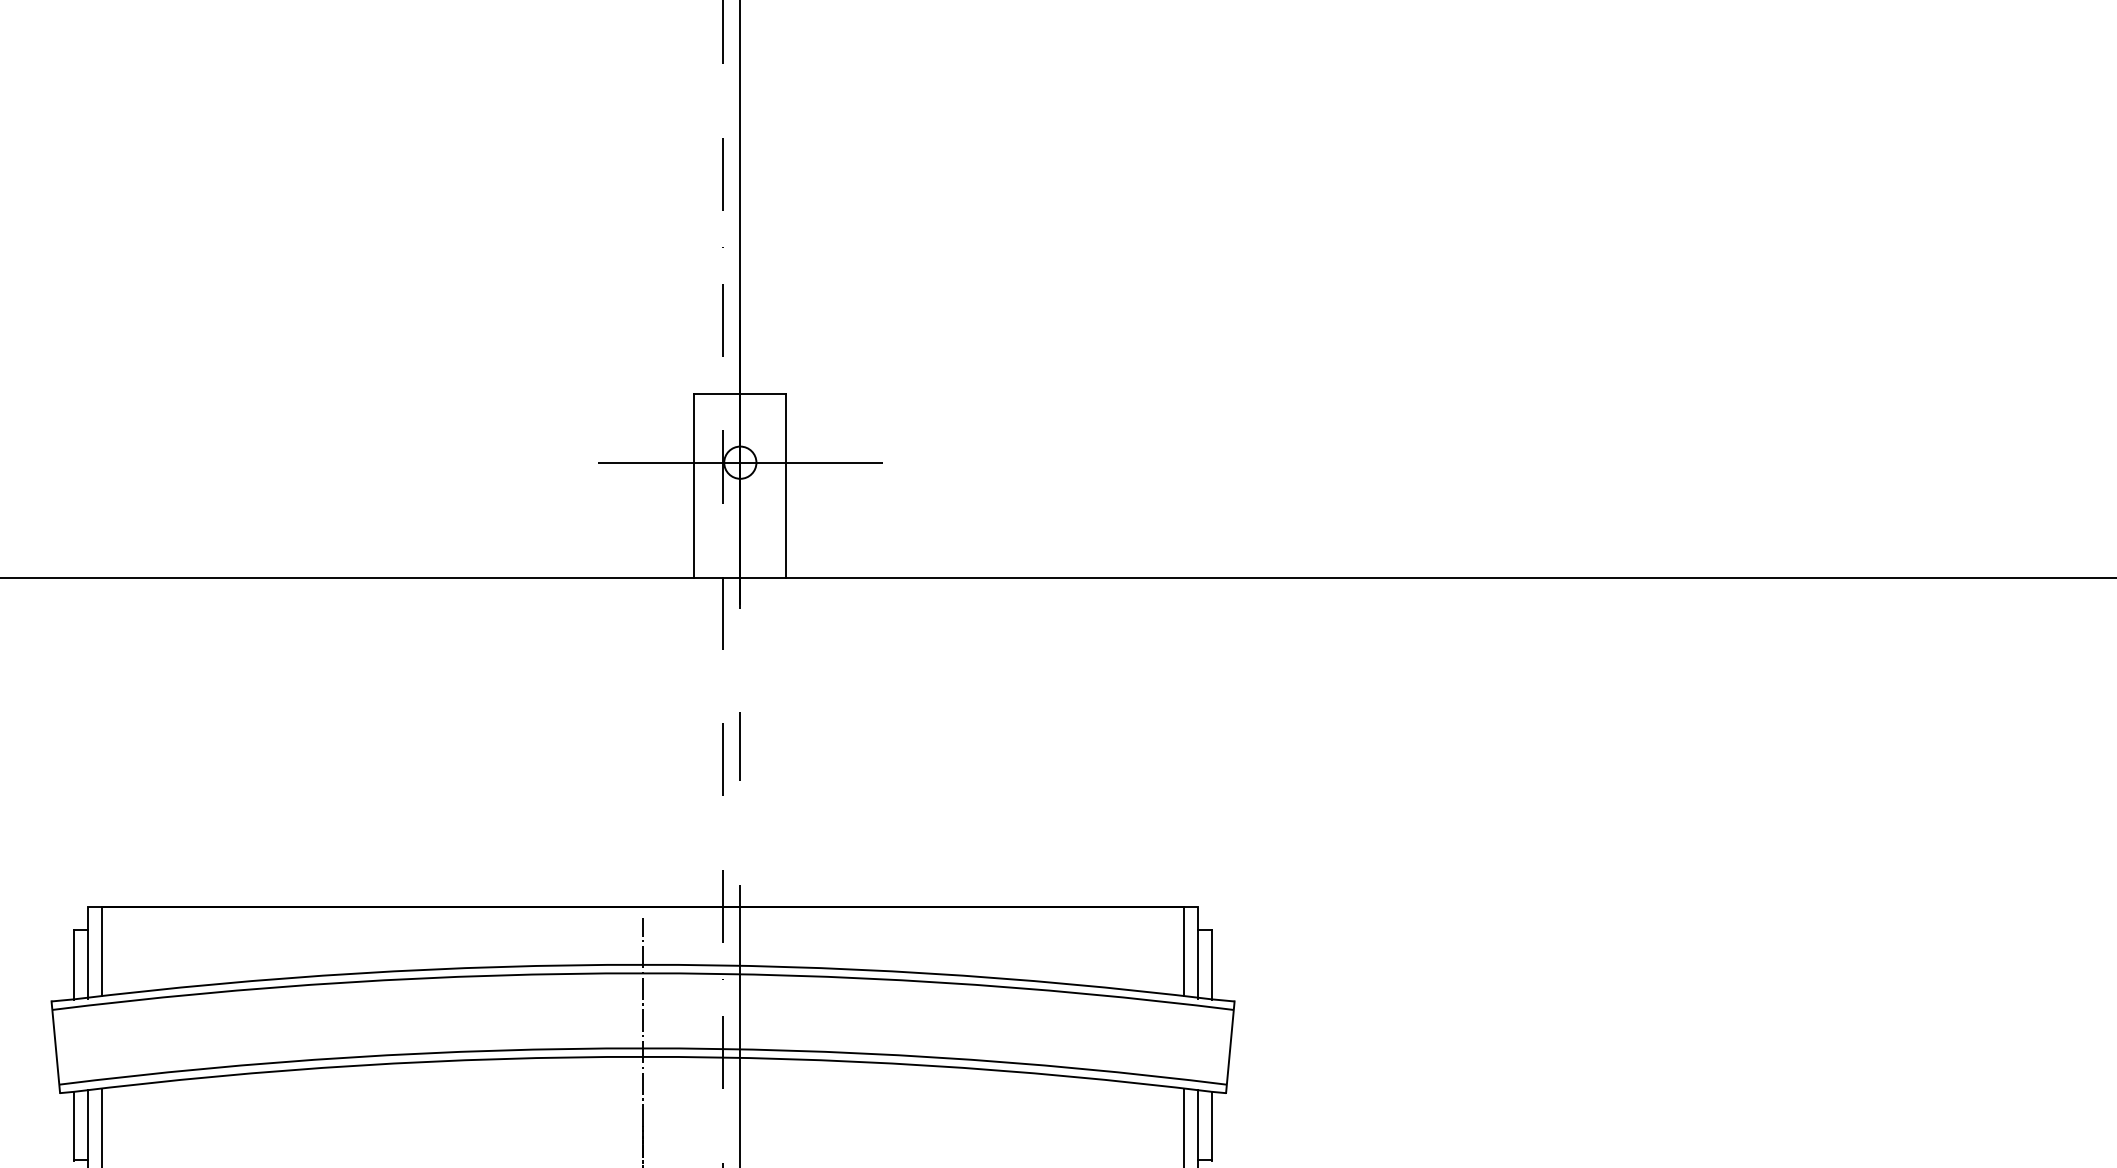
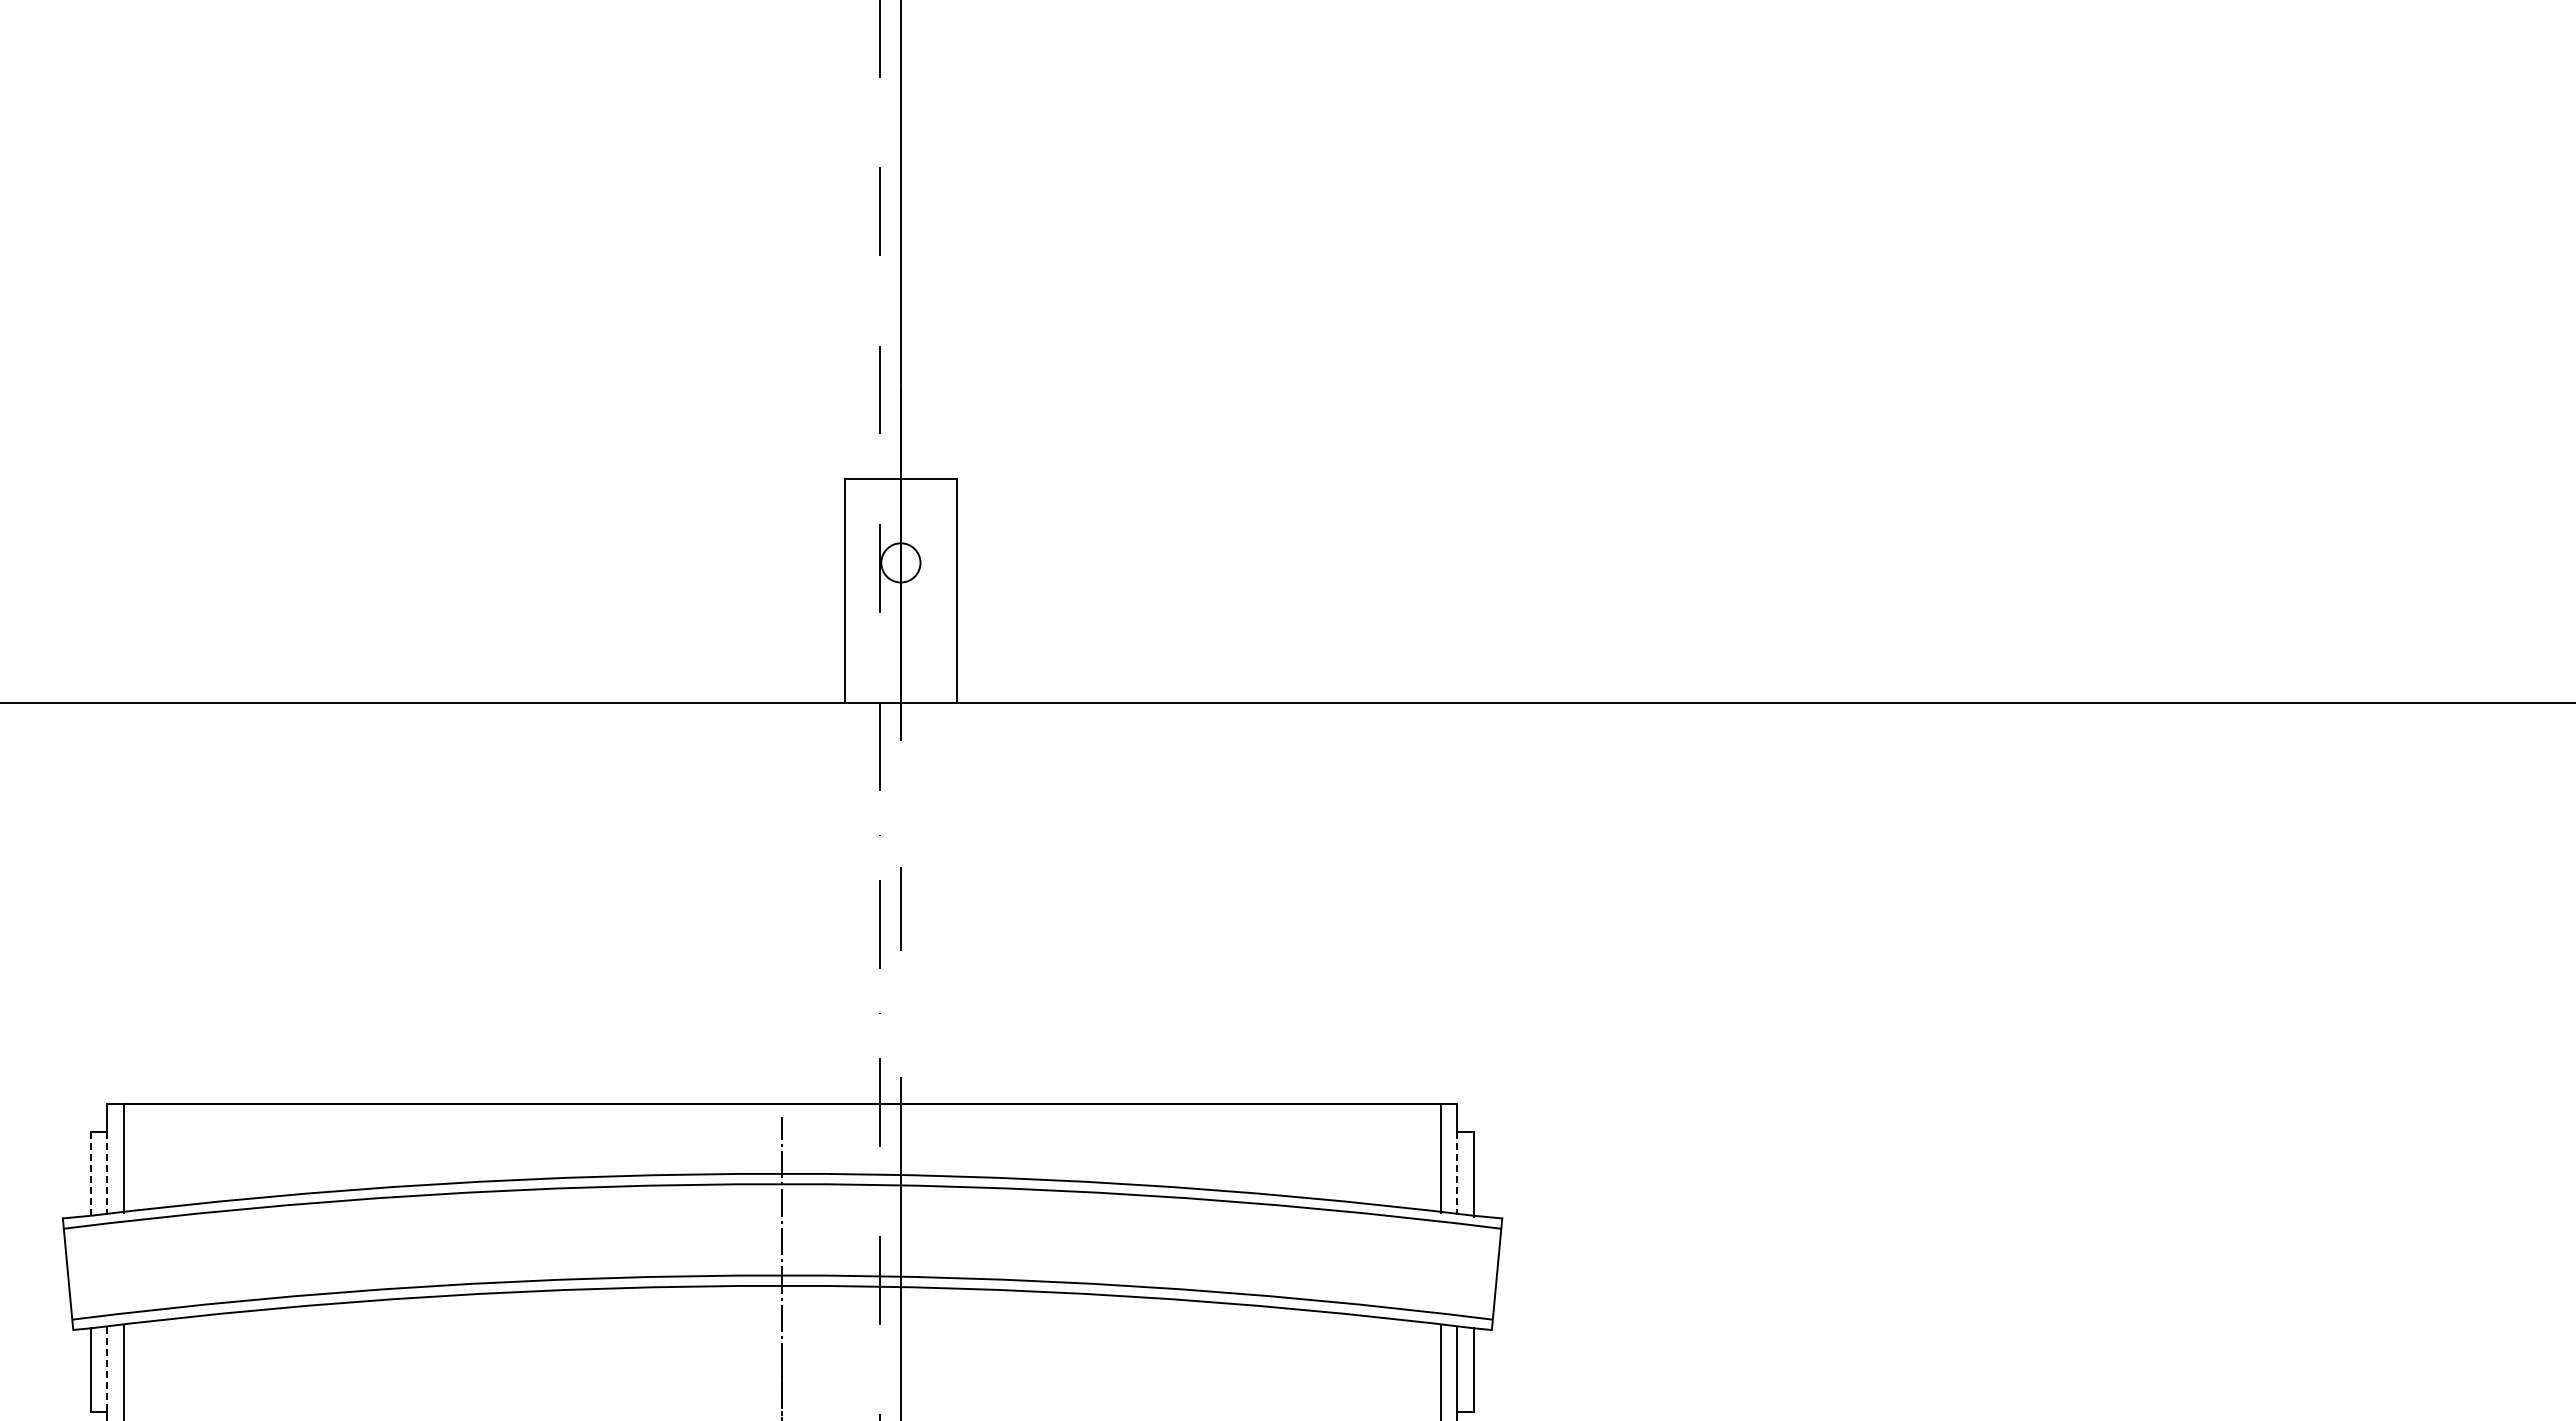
line: (740, 462) -> (900, 562), removed
line: (88, 964) -> (107, 1173), solid -> dashed
line: (1197, 964) -> (1457, 1173), solid -> dashed
line: (74, 965) -> (90, 1174), solid -> dashed
line: (88, 1125) -> (107, 1369), solid -> dashed

